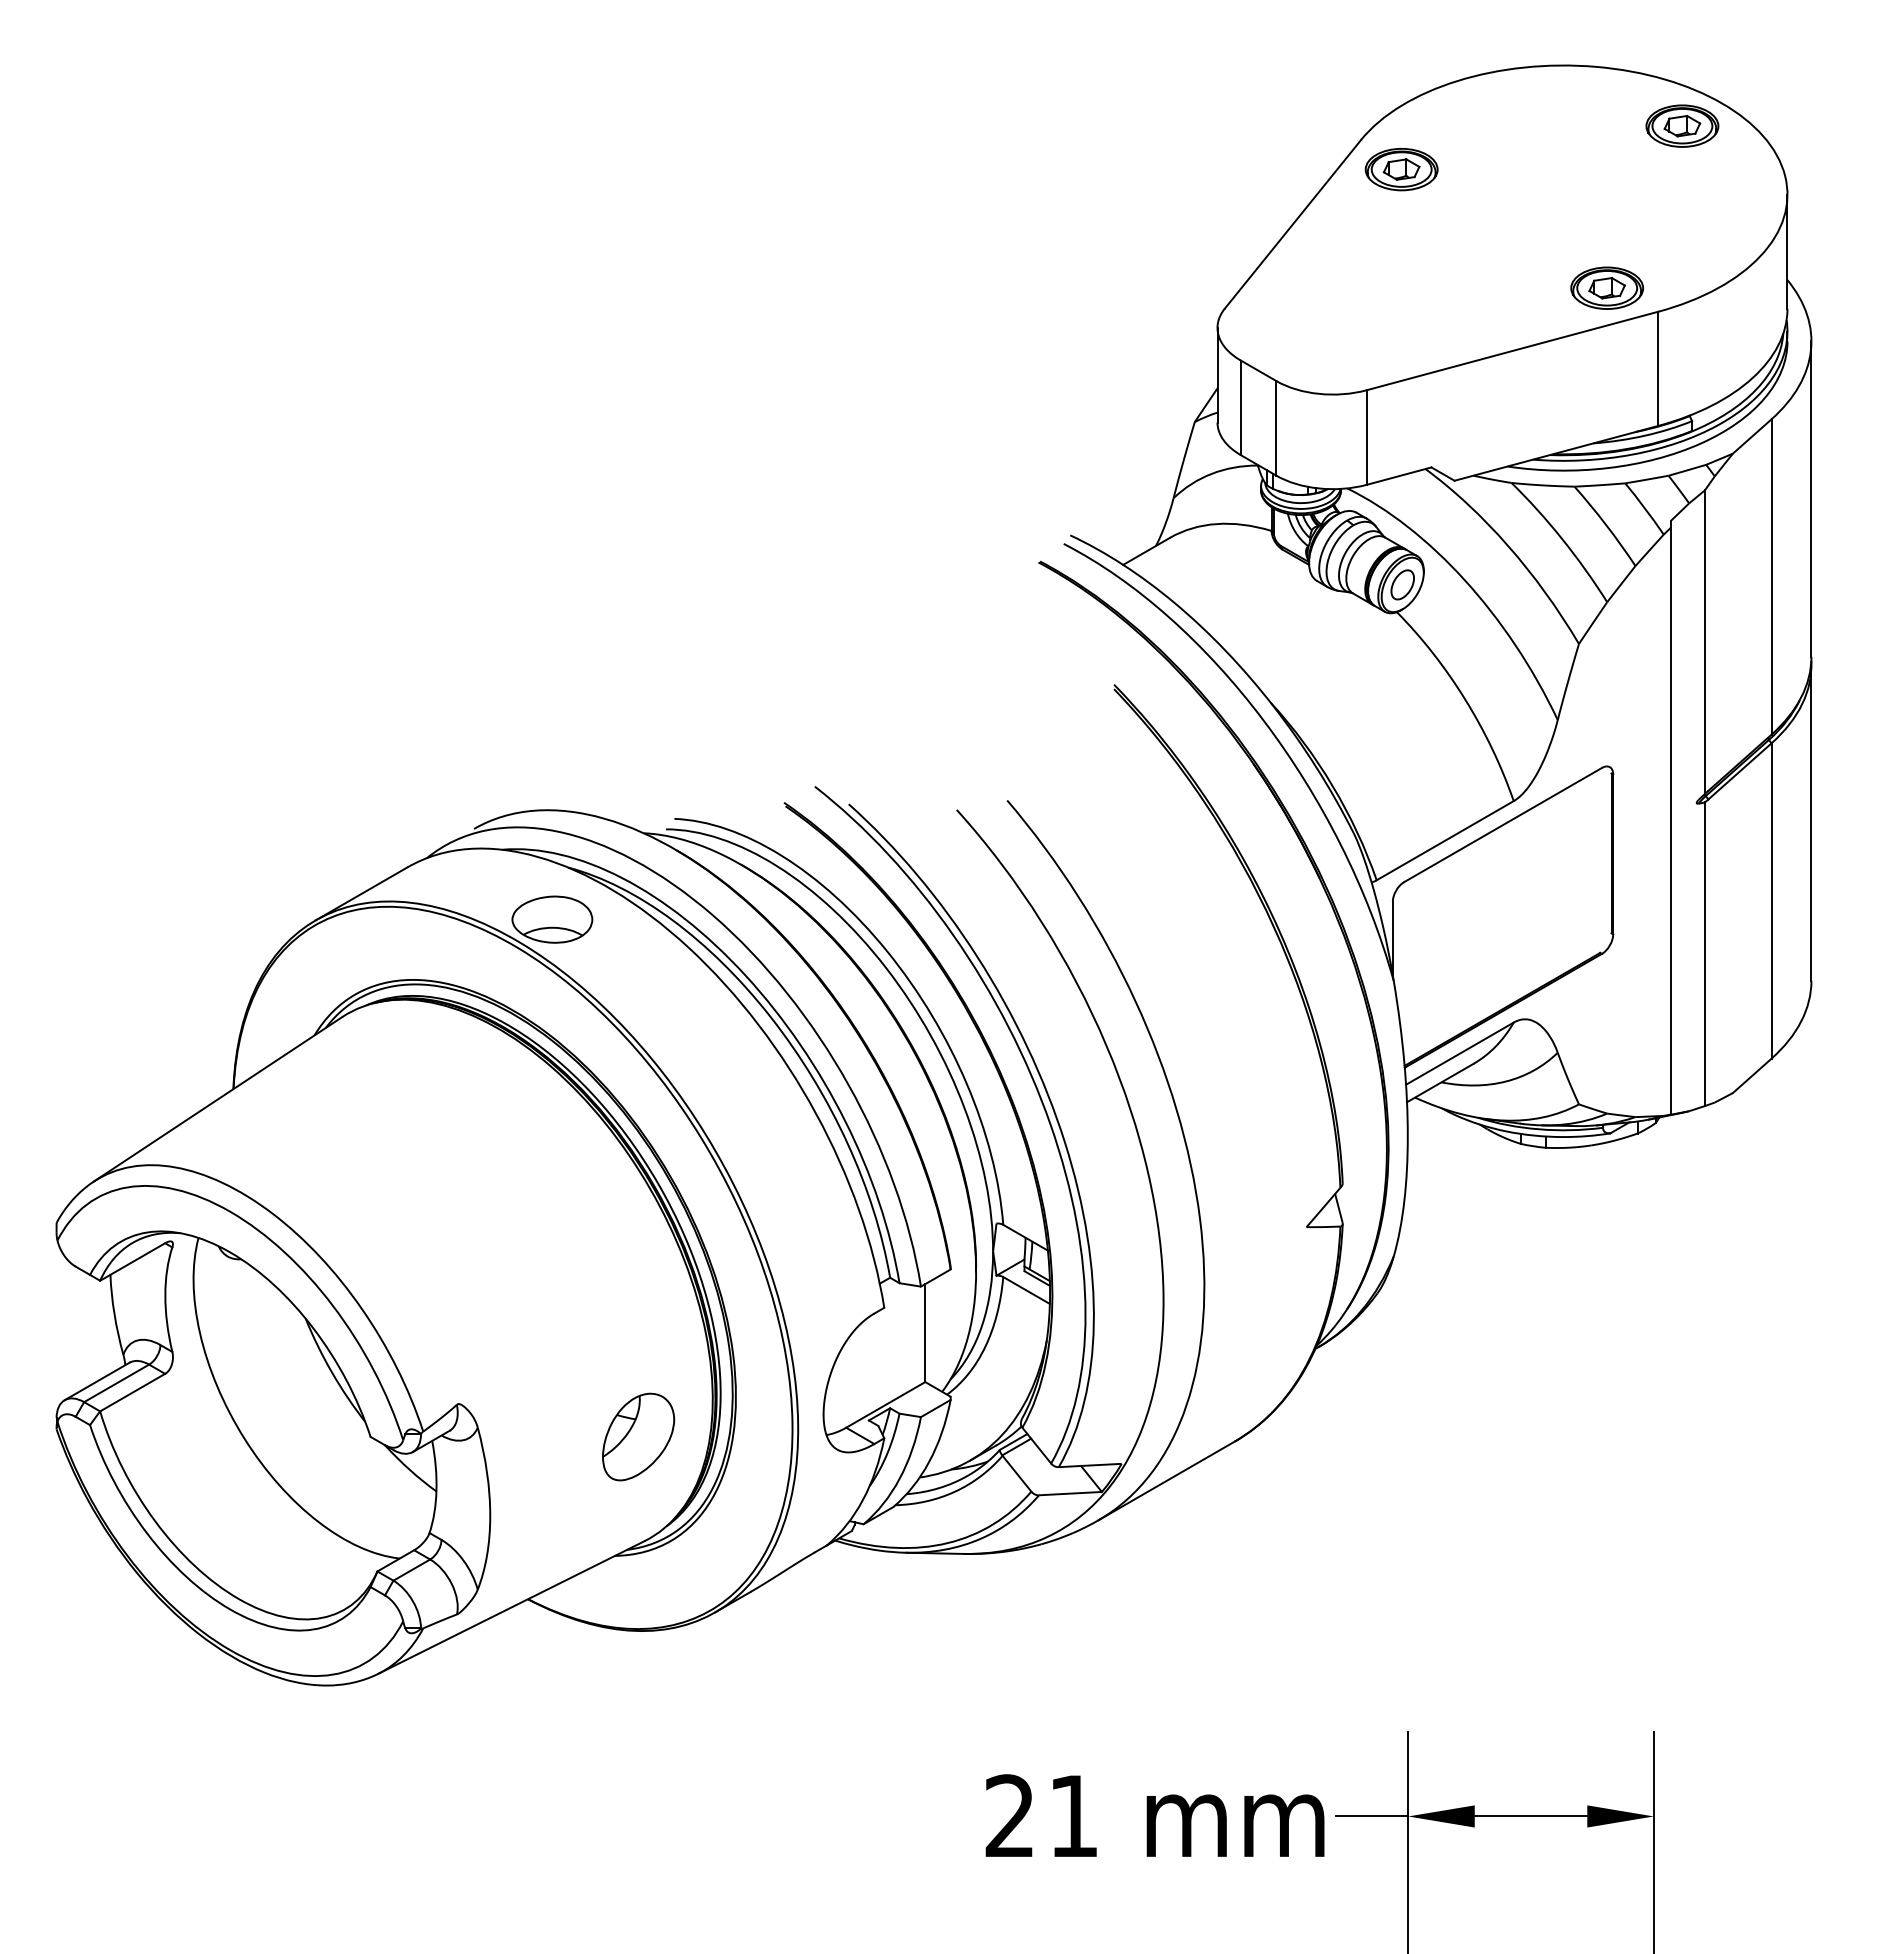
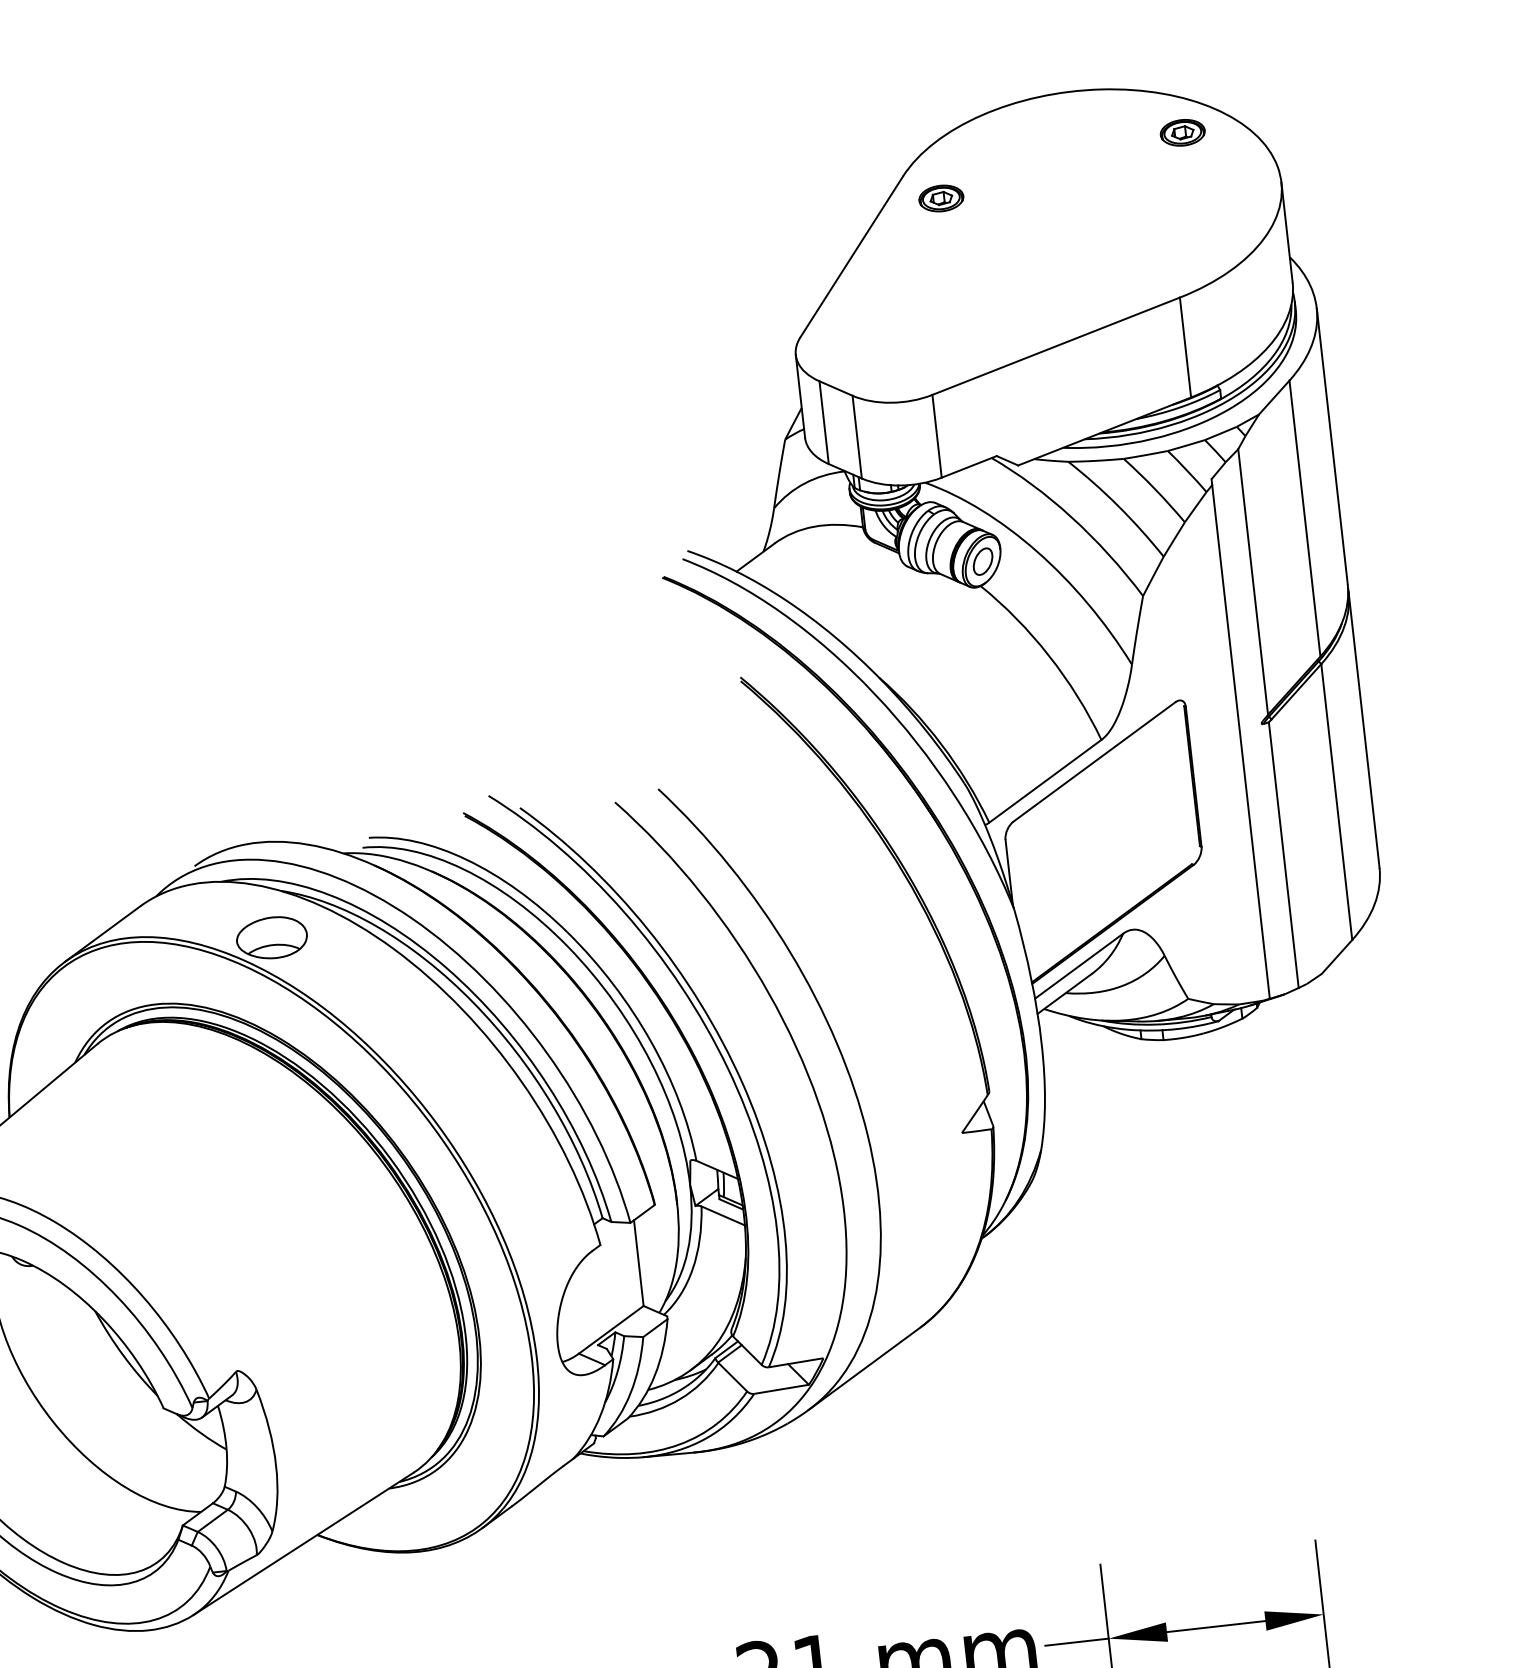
part: (1682, 125) -> (1182, 132), size x0.7
part: (1401, 169) -> (941, 198), size x0.7
part: (1606, 287) -> (1132, 281), removed
part: (638, 1436) -> (398, 1381), removed

